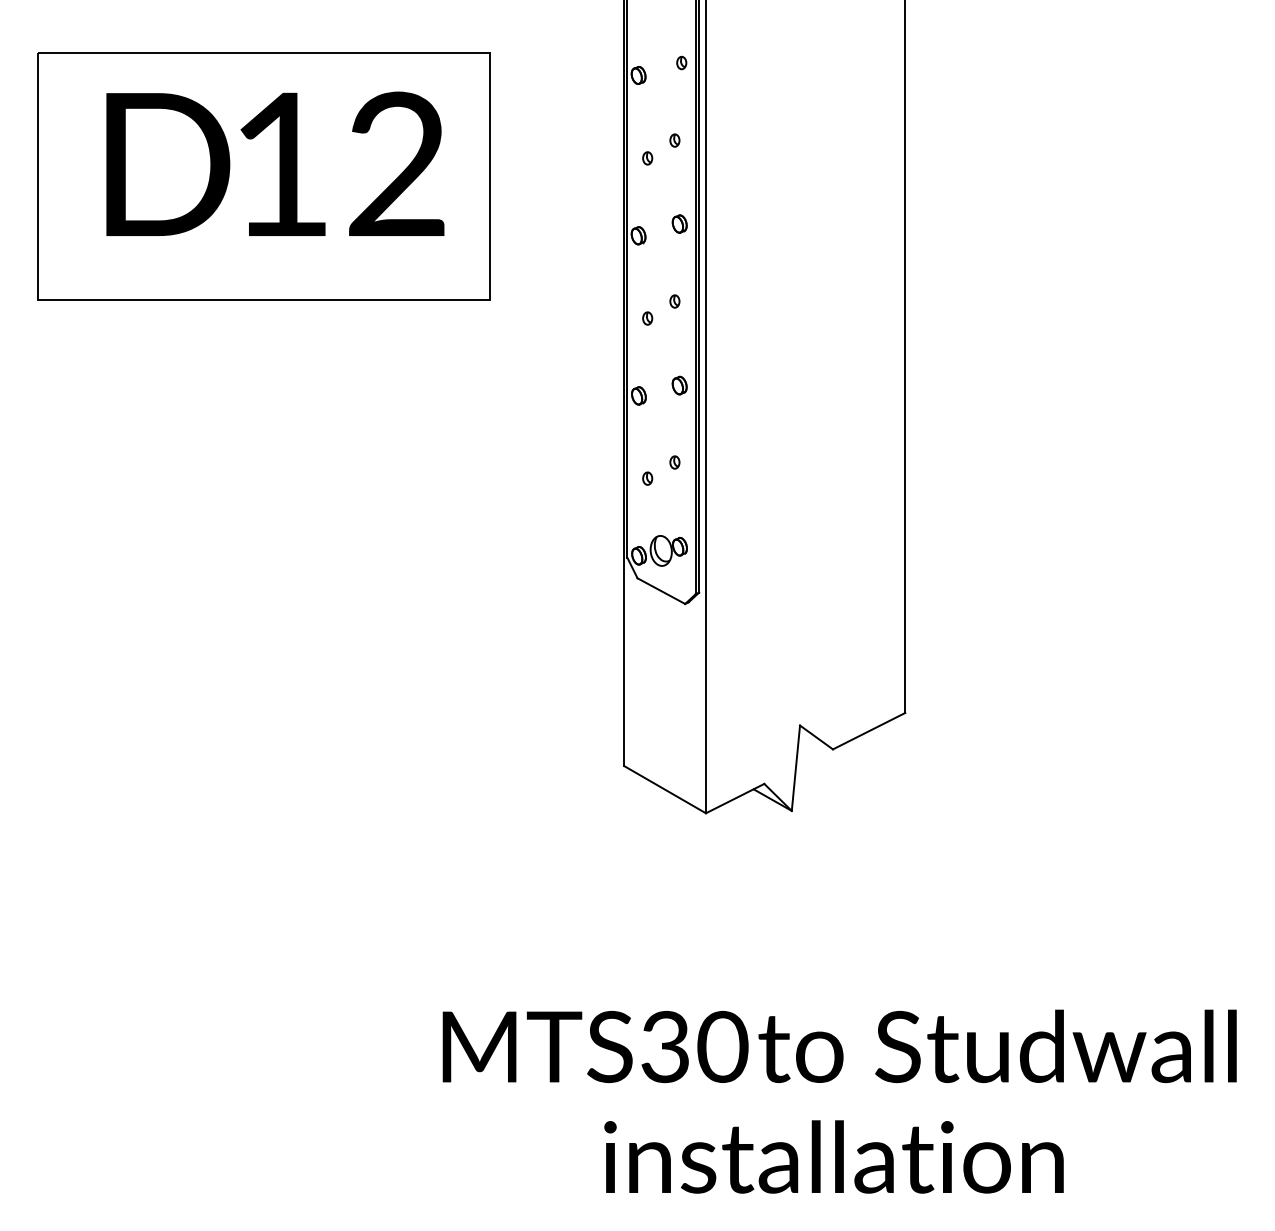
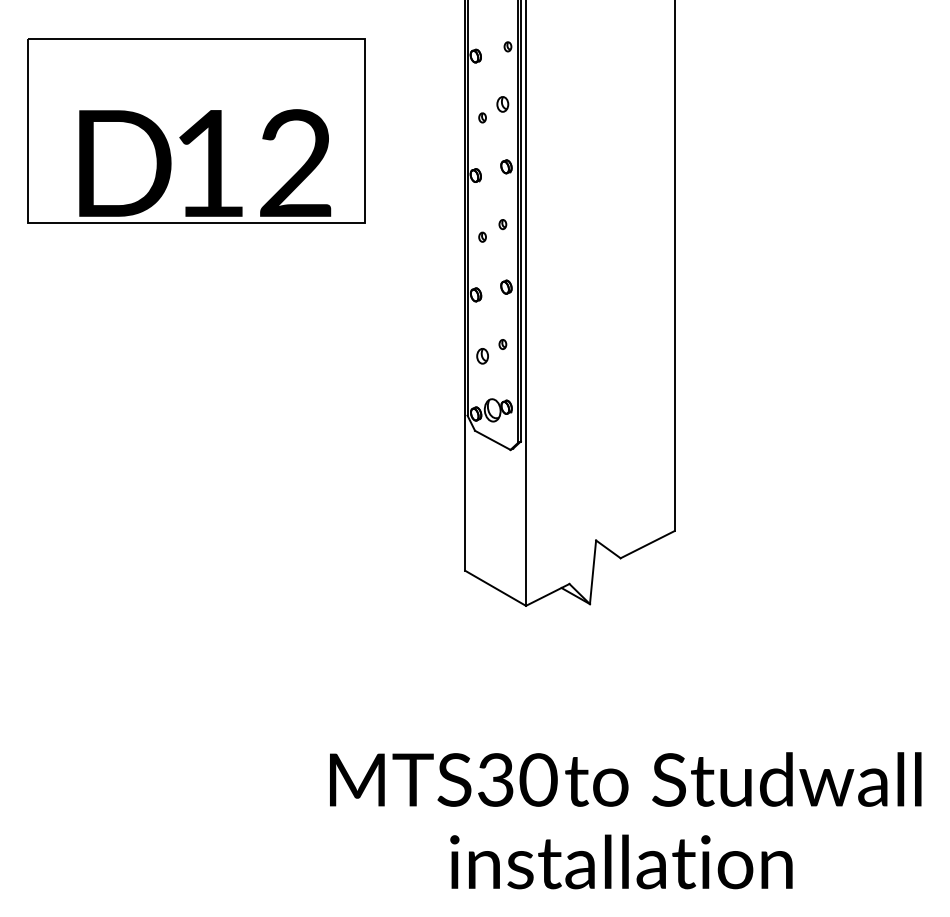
part: (674, 140) -> (502, 104), size x1.6
text: (275, 163) -> (205, 162), moved
part: (647, 478) -> (482, 356), size x1.6

